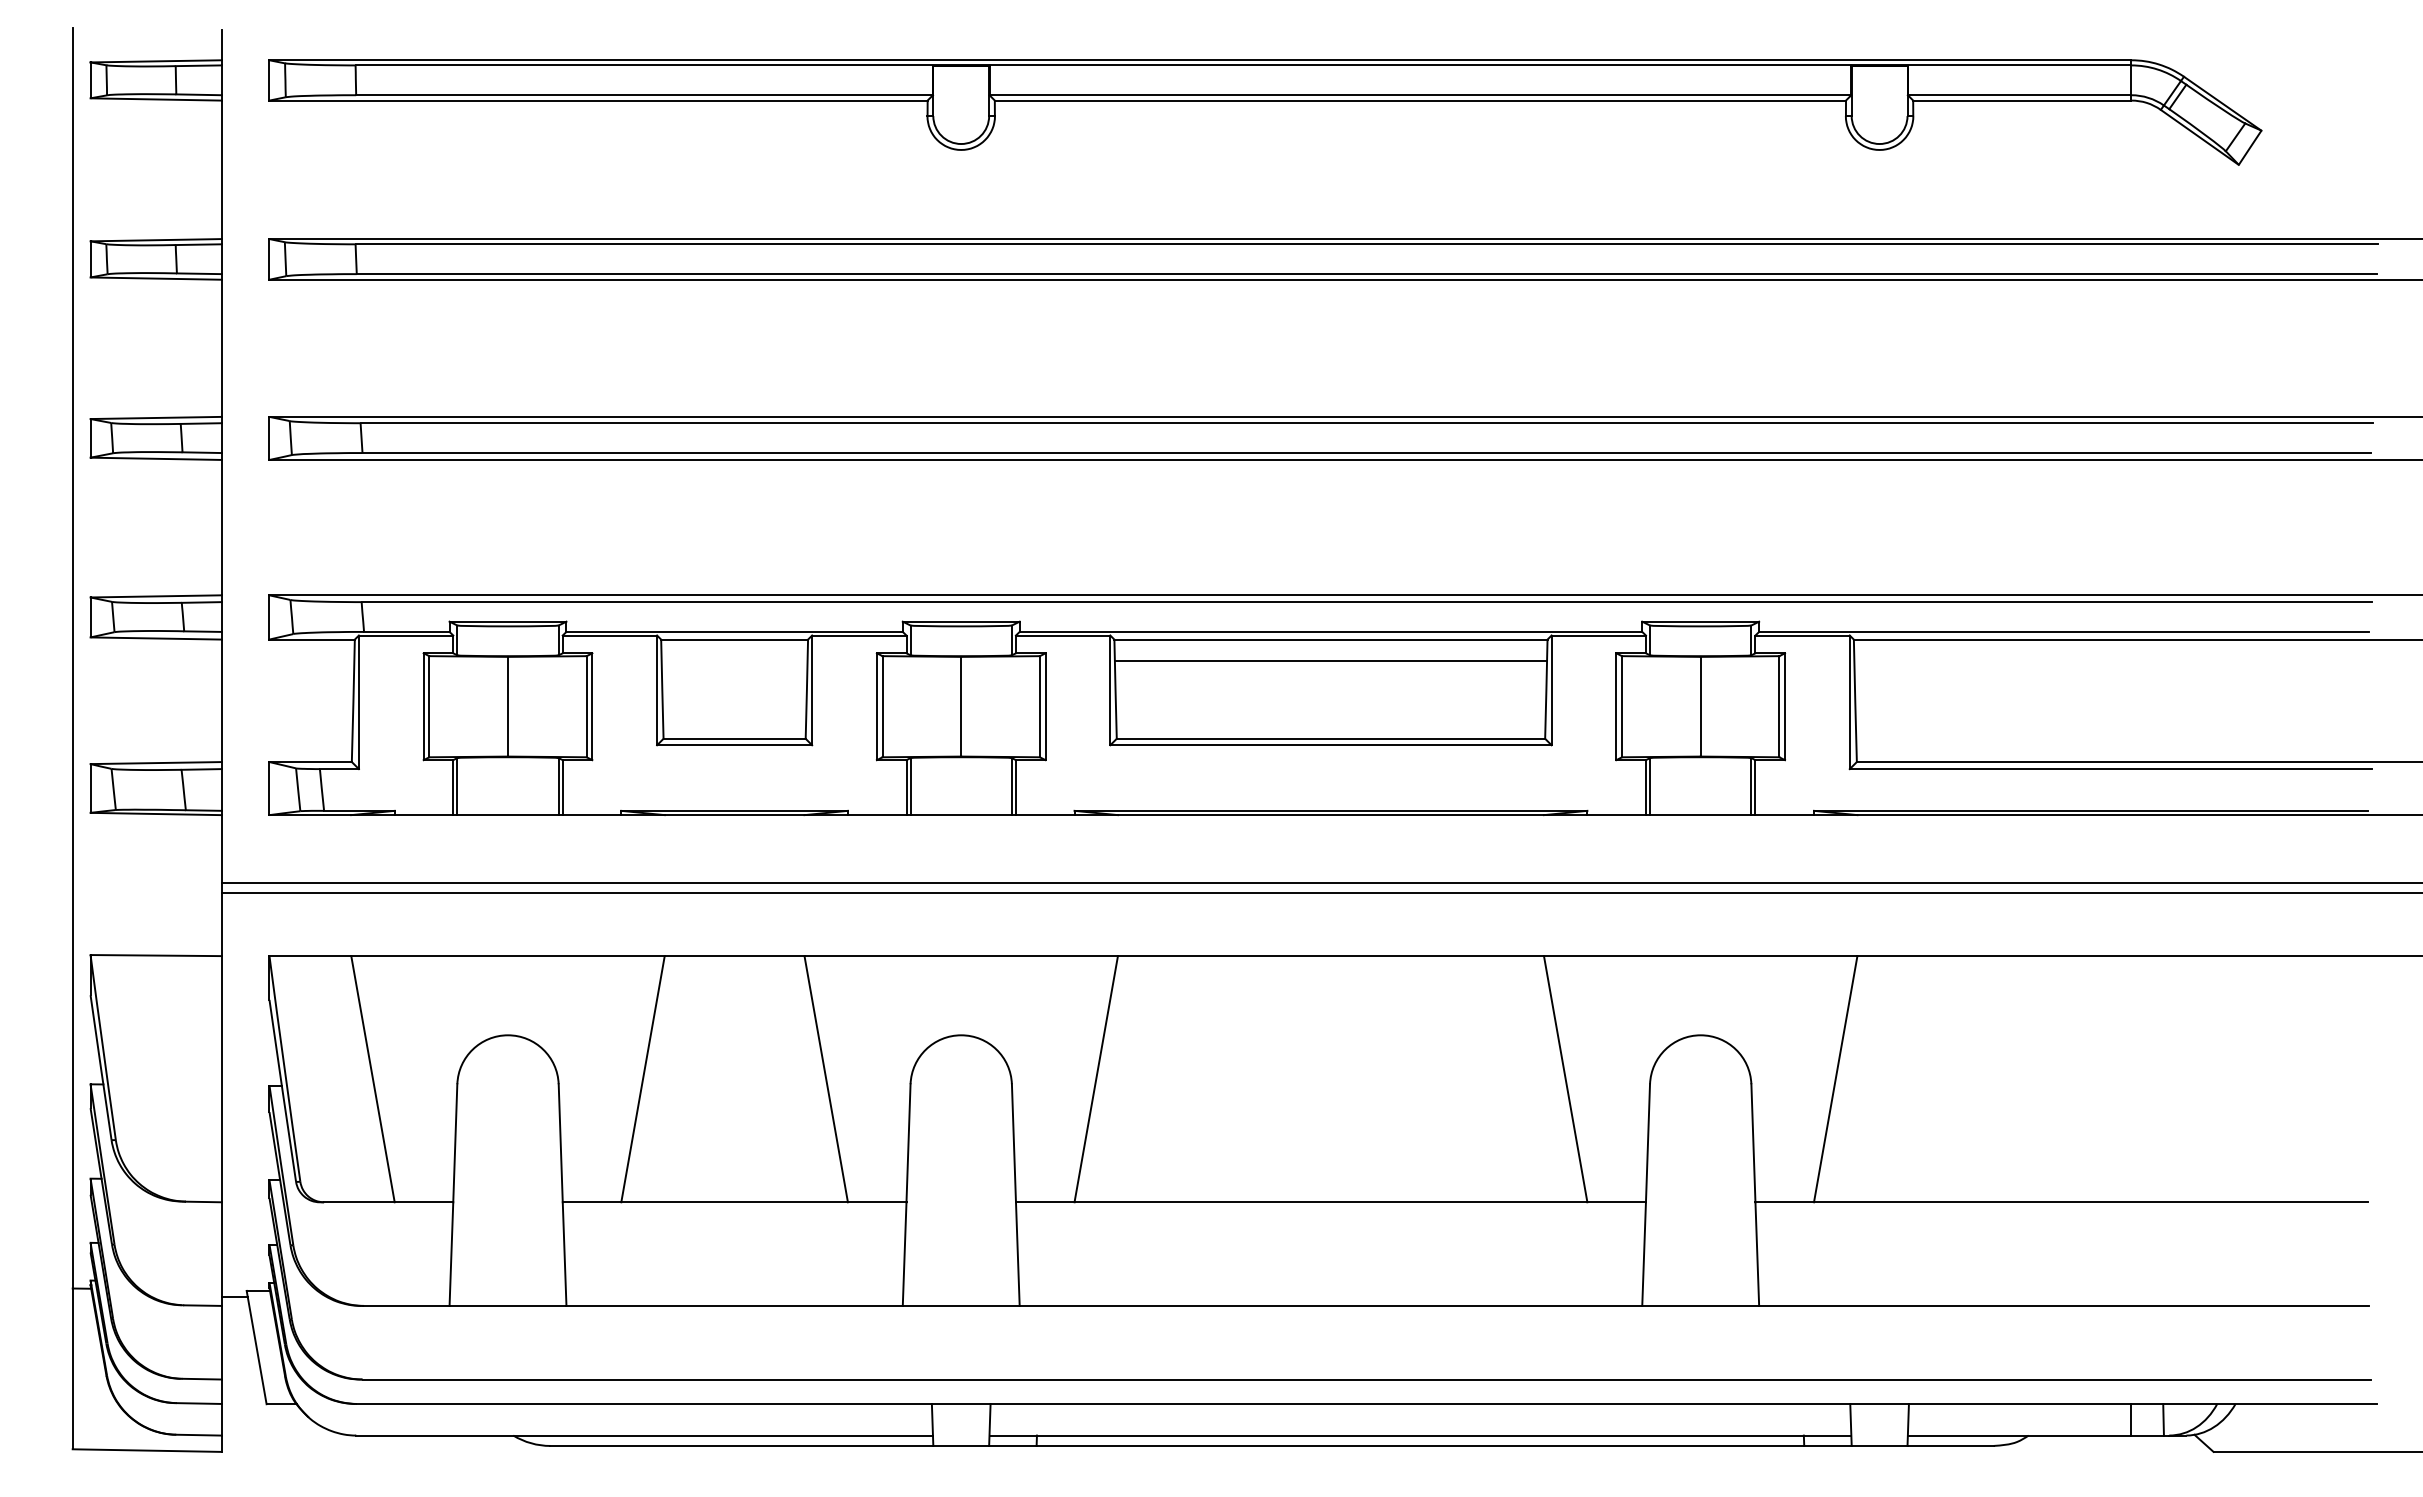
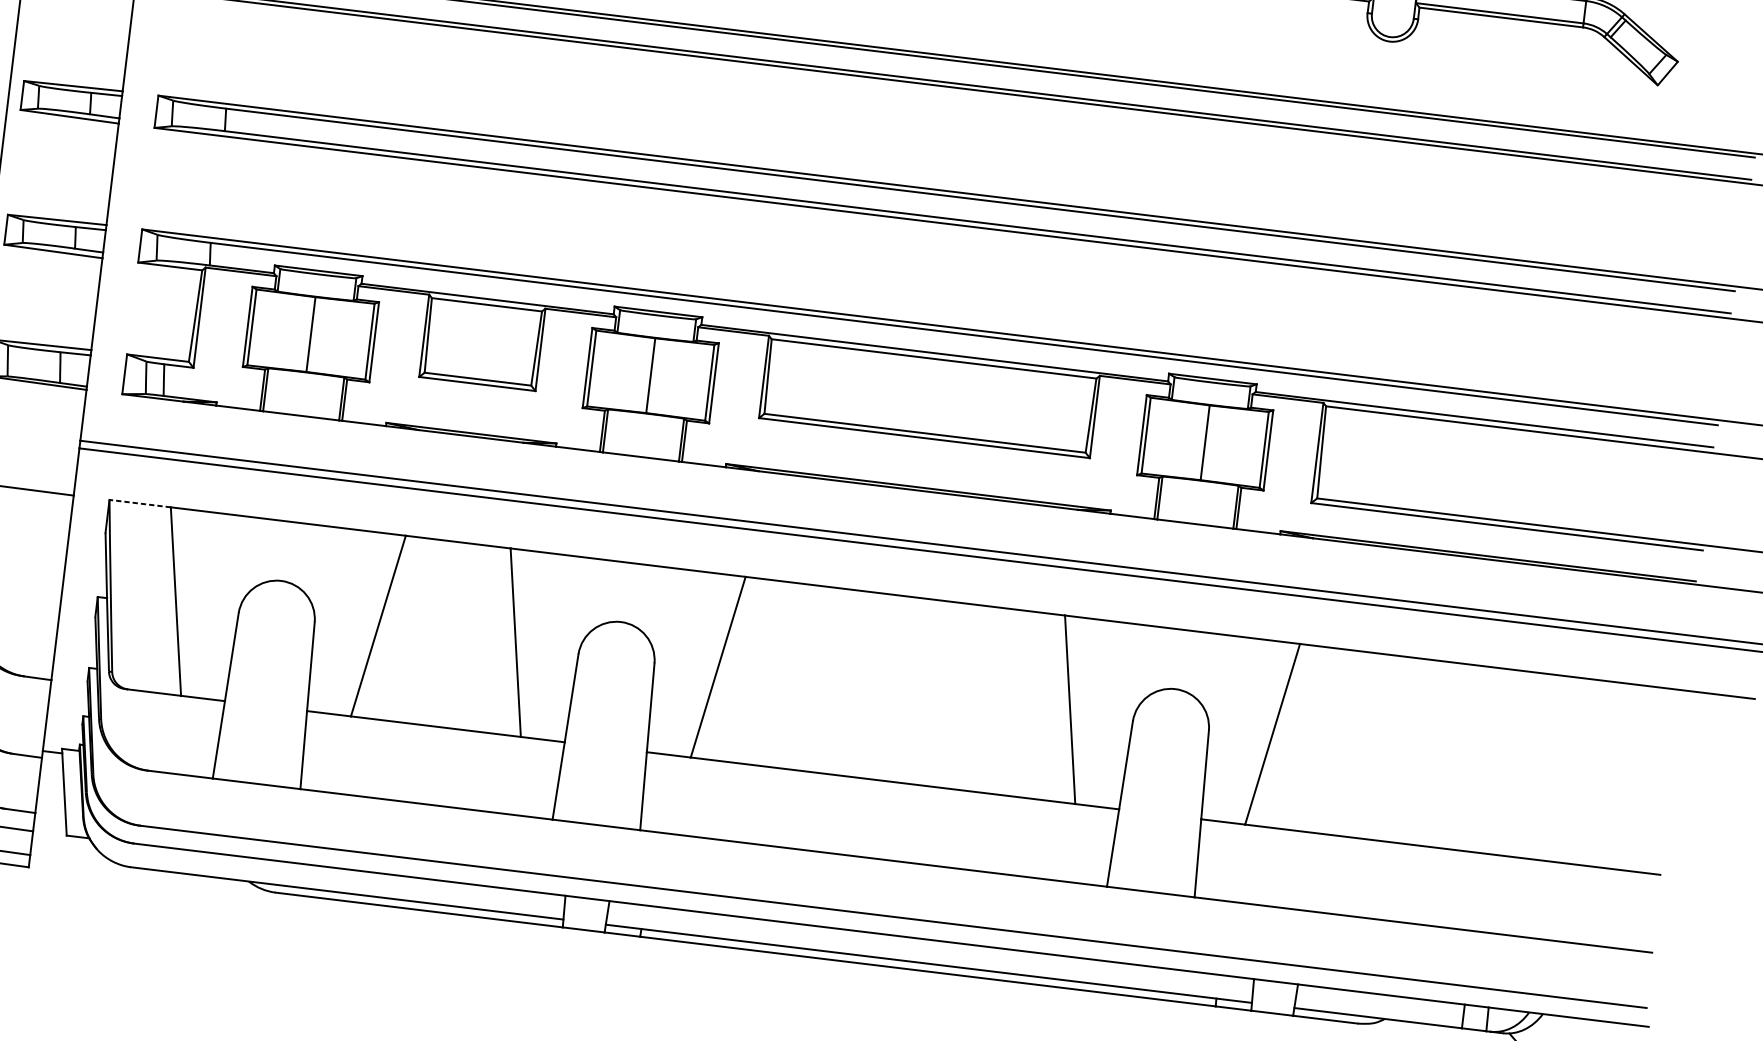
line: (1330, 661) -> (931, 375), removed
line: (310, 956) -> (140, 503), solid -> dashed

